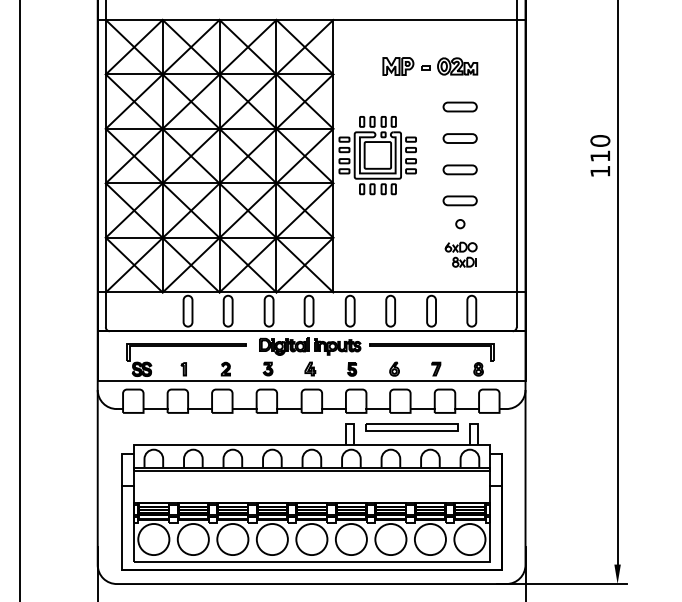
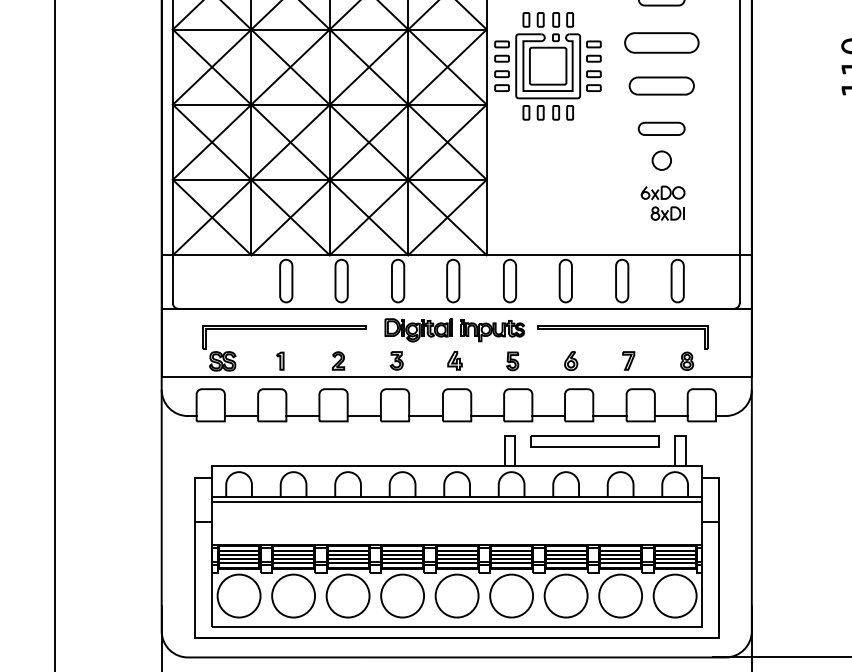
part: (459, 138) -> (660, 42), size x1.6
part: (459, 169) -> (660, 85), size x1.4
circle: (460, 224) -> (662, 161), size x1.6

